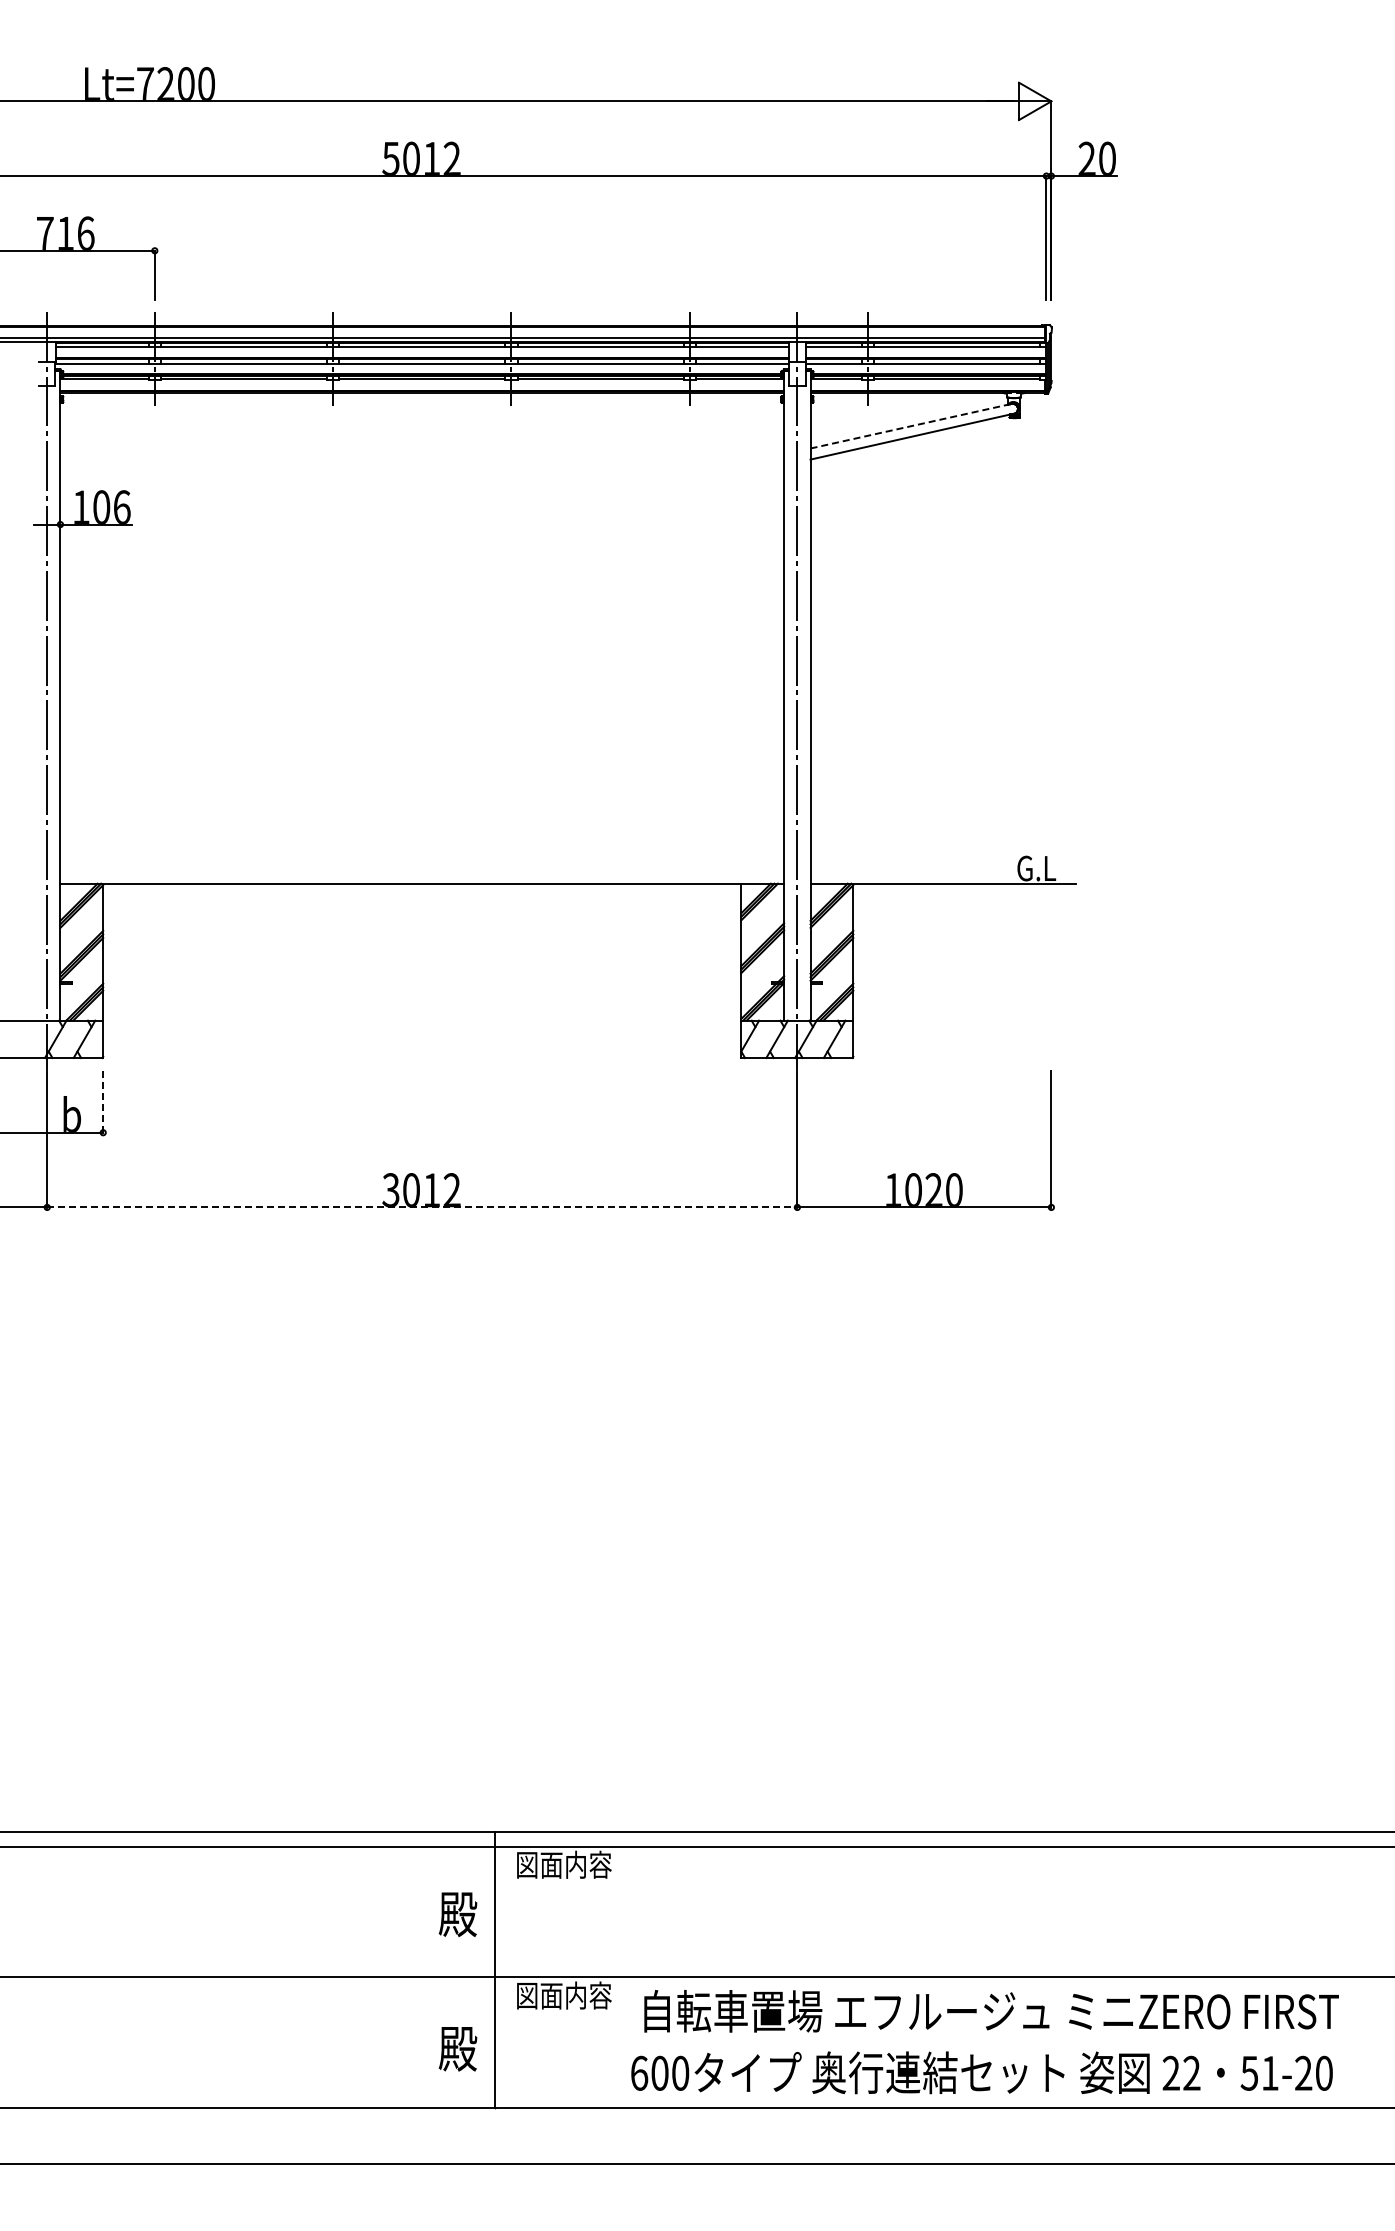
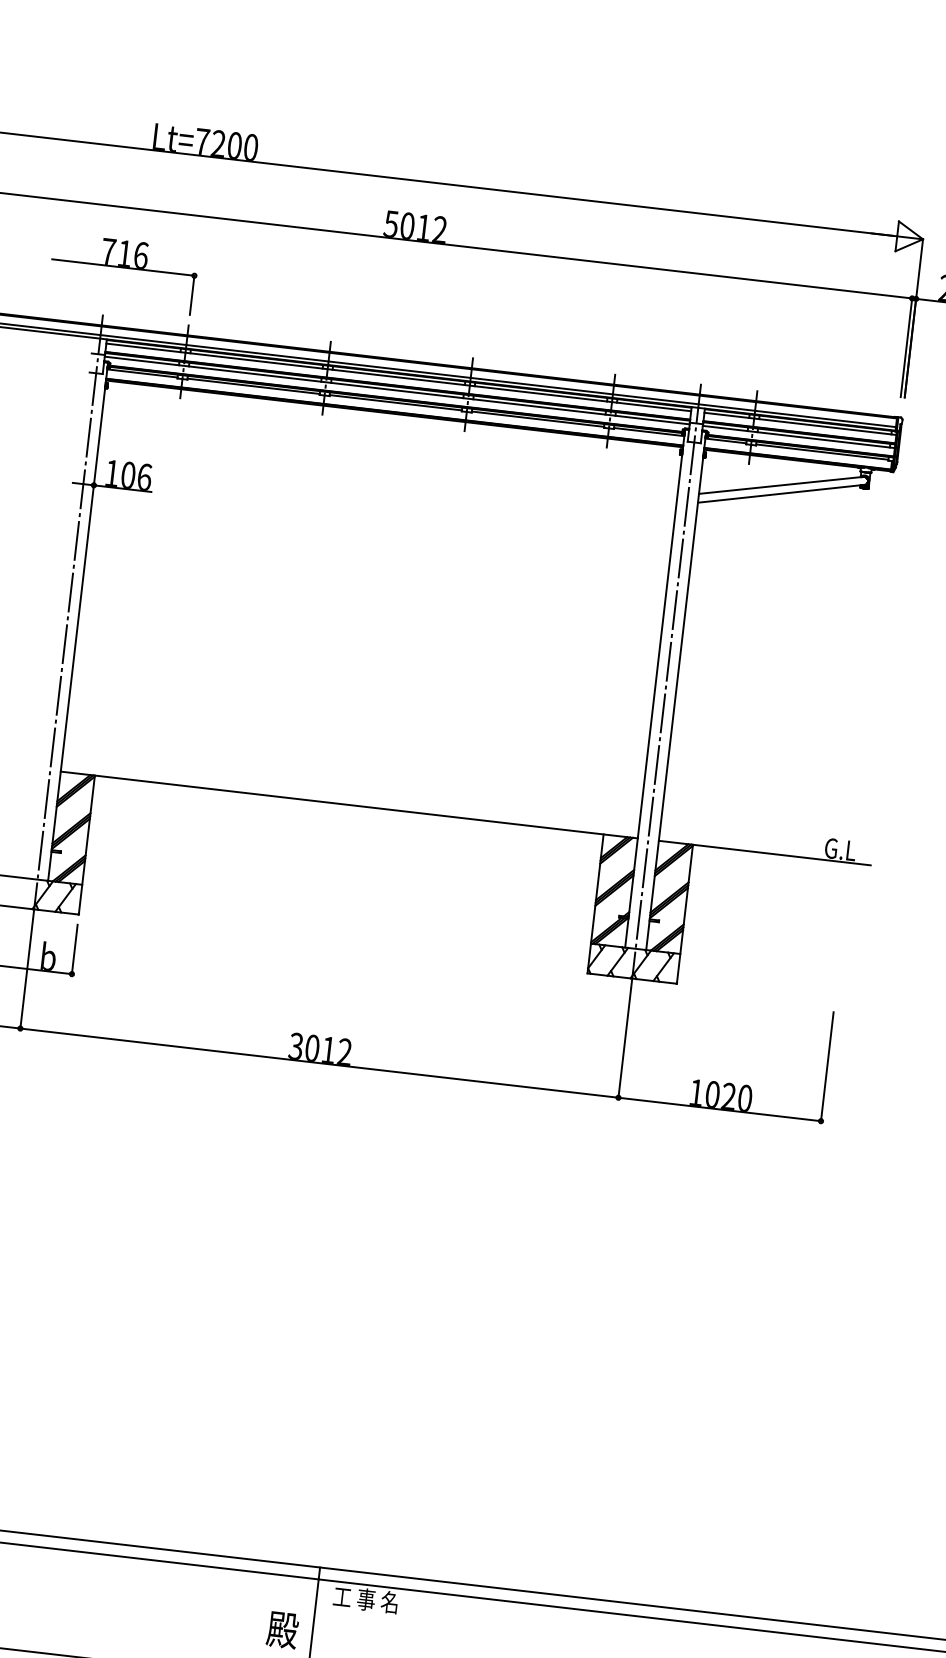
line: (910, 426) -> (780, 485), dashed -> solid
line: (103, 1102) -> (74, 950), dashed -> solid
line: (422, 1207) -> (319, 1063), dashed -> solid
text: (563, 1864) -> (371, 1600), 図面内容 -> 工 事 名

